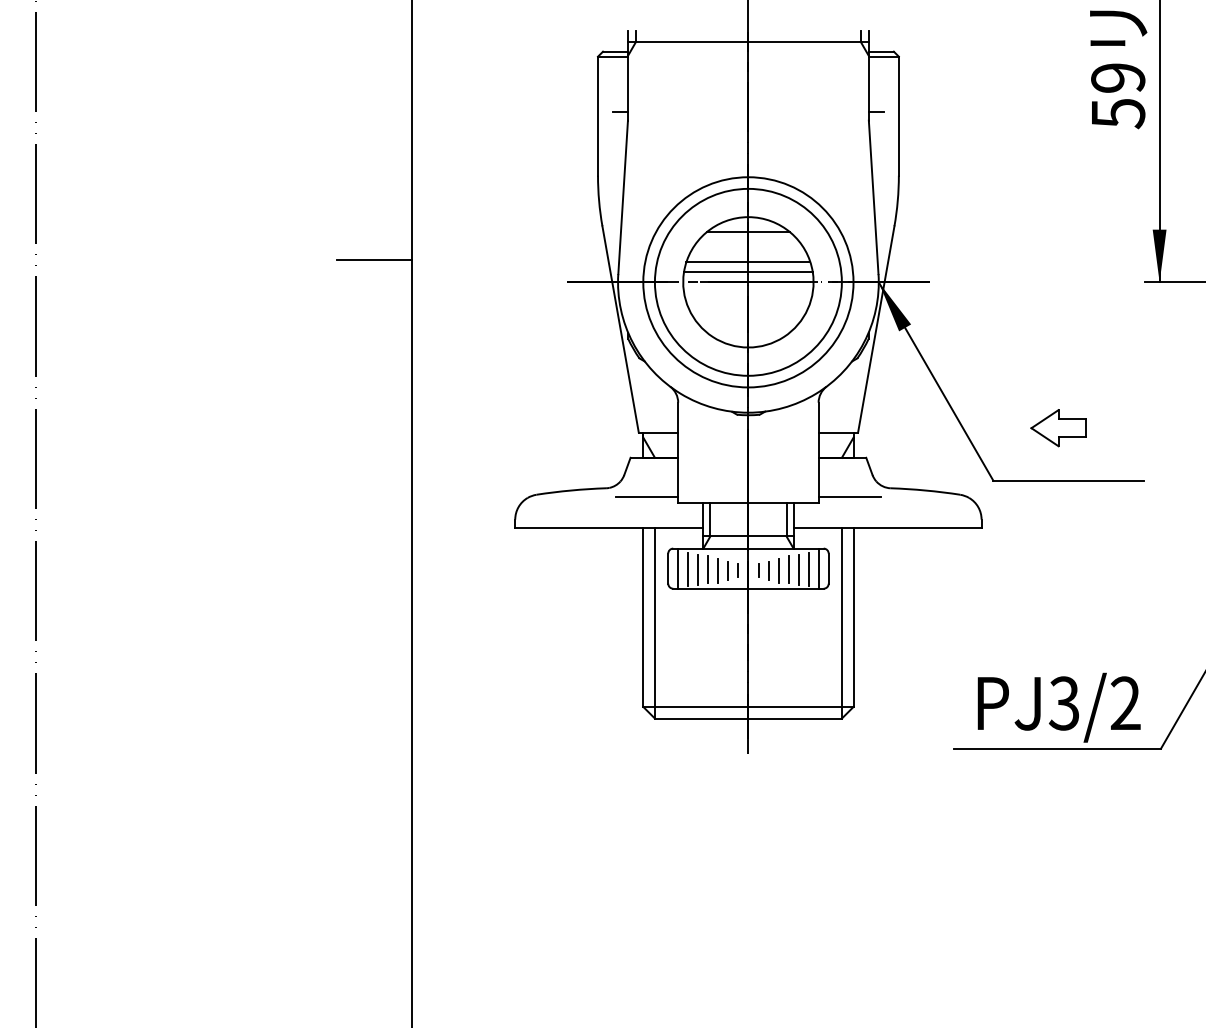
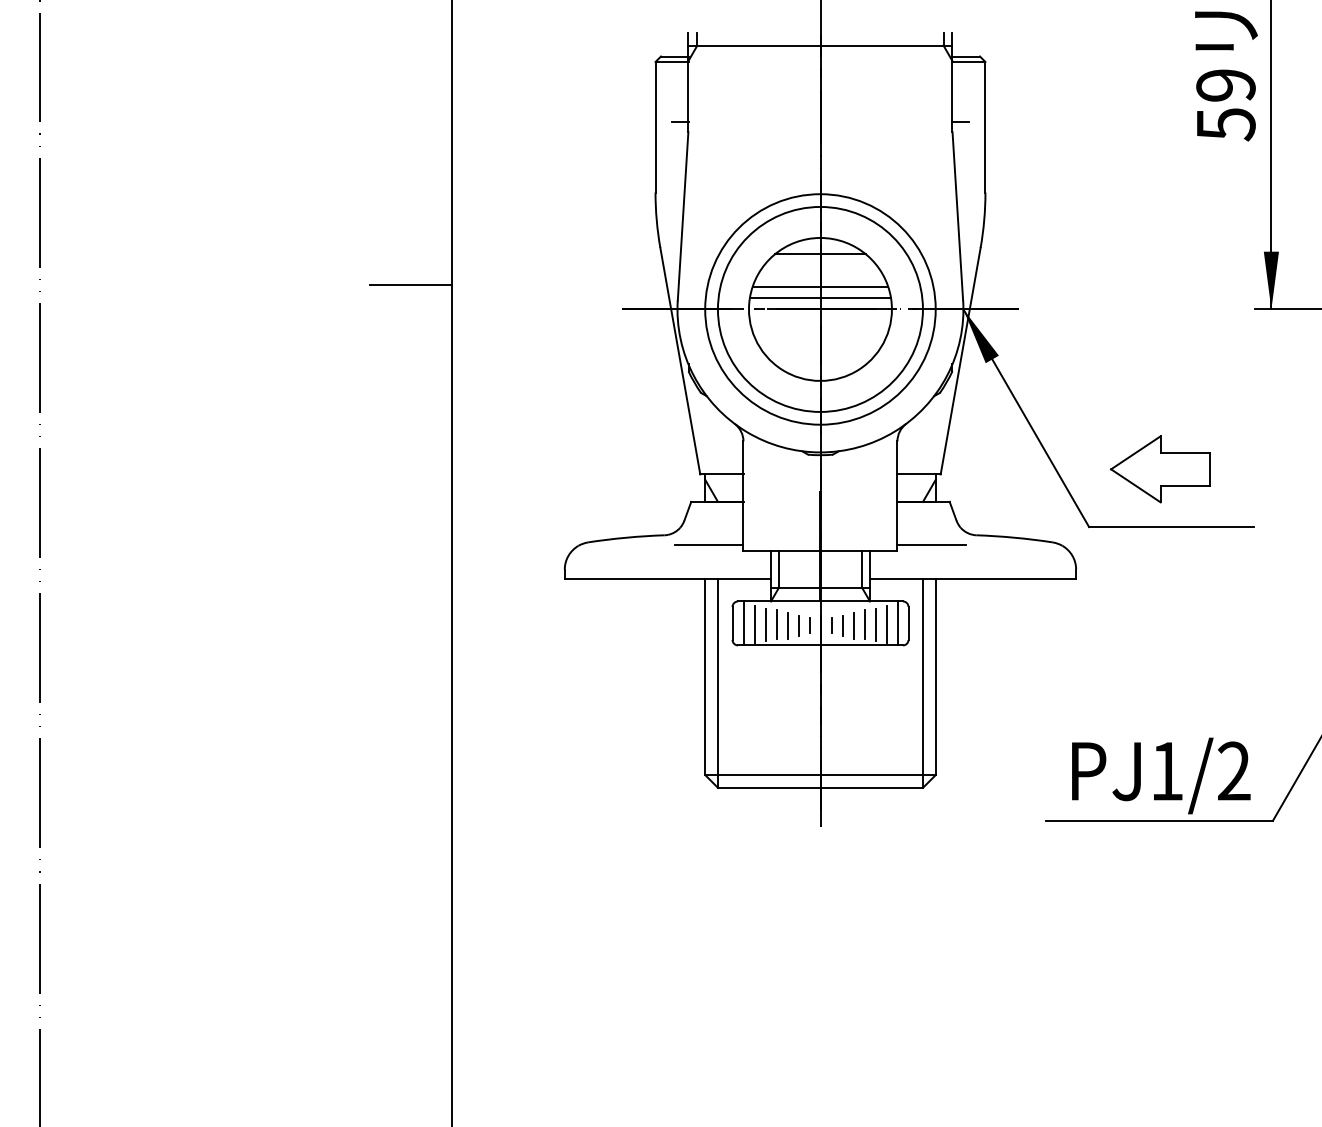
part: (1058, 428) -> (1160, 469), size x1.67
text: (1063, 703) -> (1166, 771), PJ3/2 -> PJ1/2

